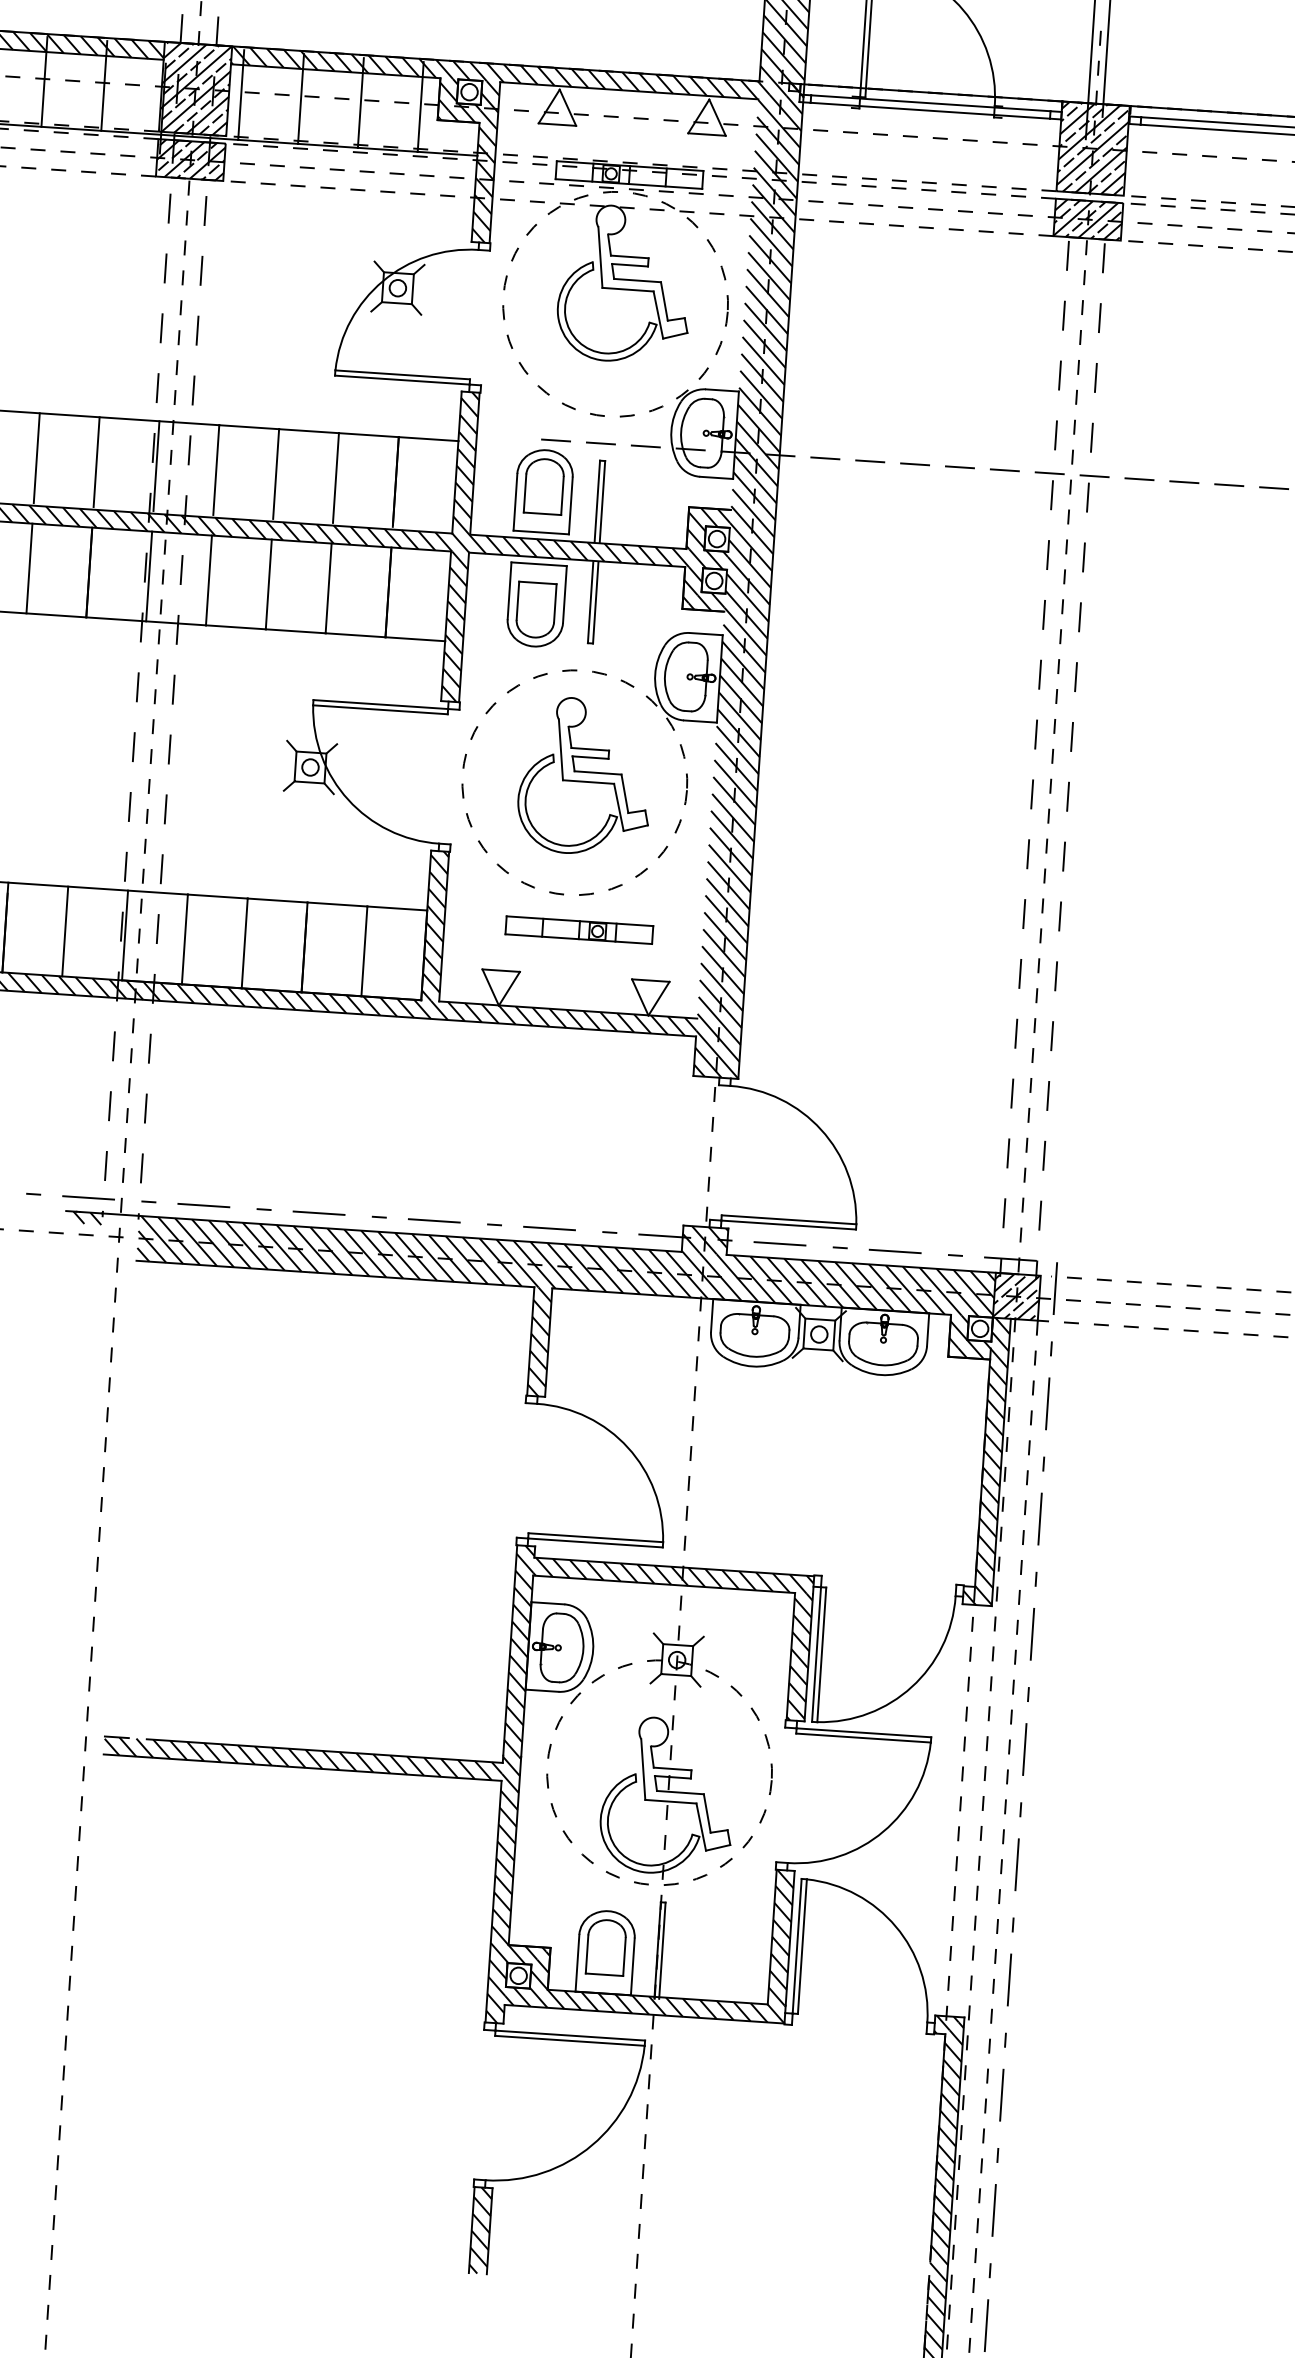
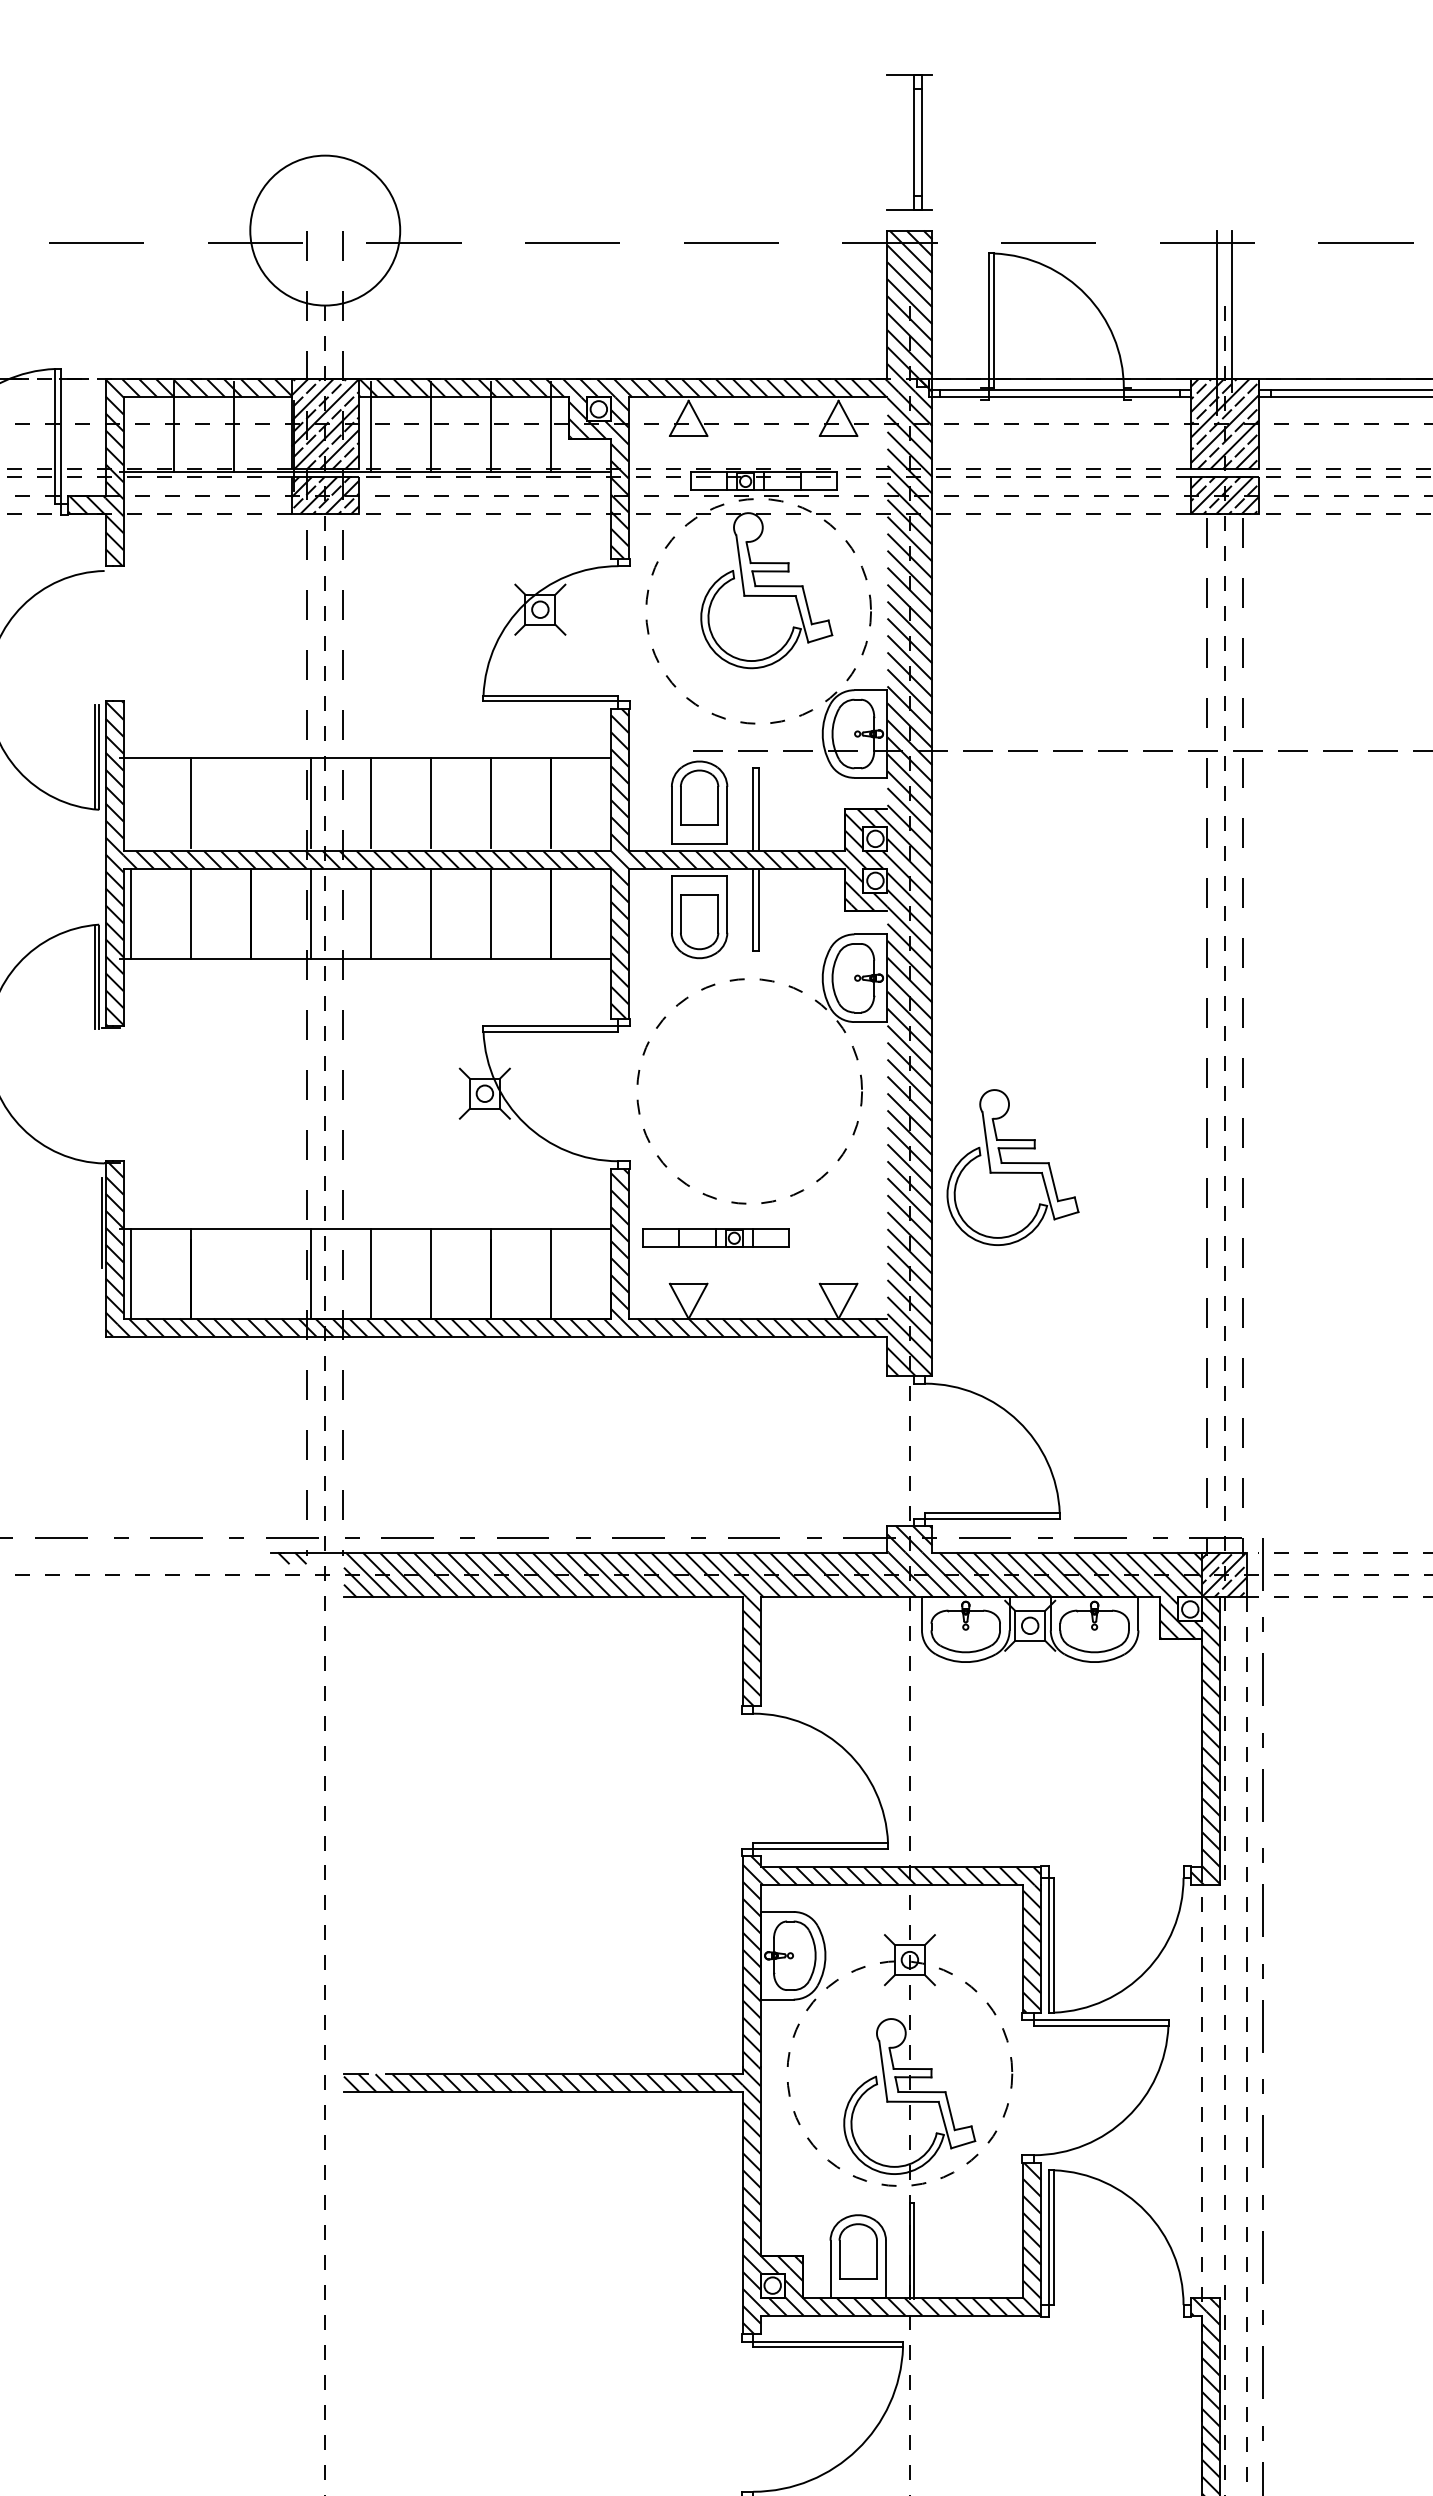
line: (96, 462) -> (251, 803), removed
part: (585, 776) -> (1012, 1167), moved
part: (578, 929) -> (715, 1237), moved
line: (65, 931) -> (251, 1273), removed

